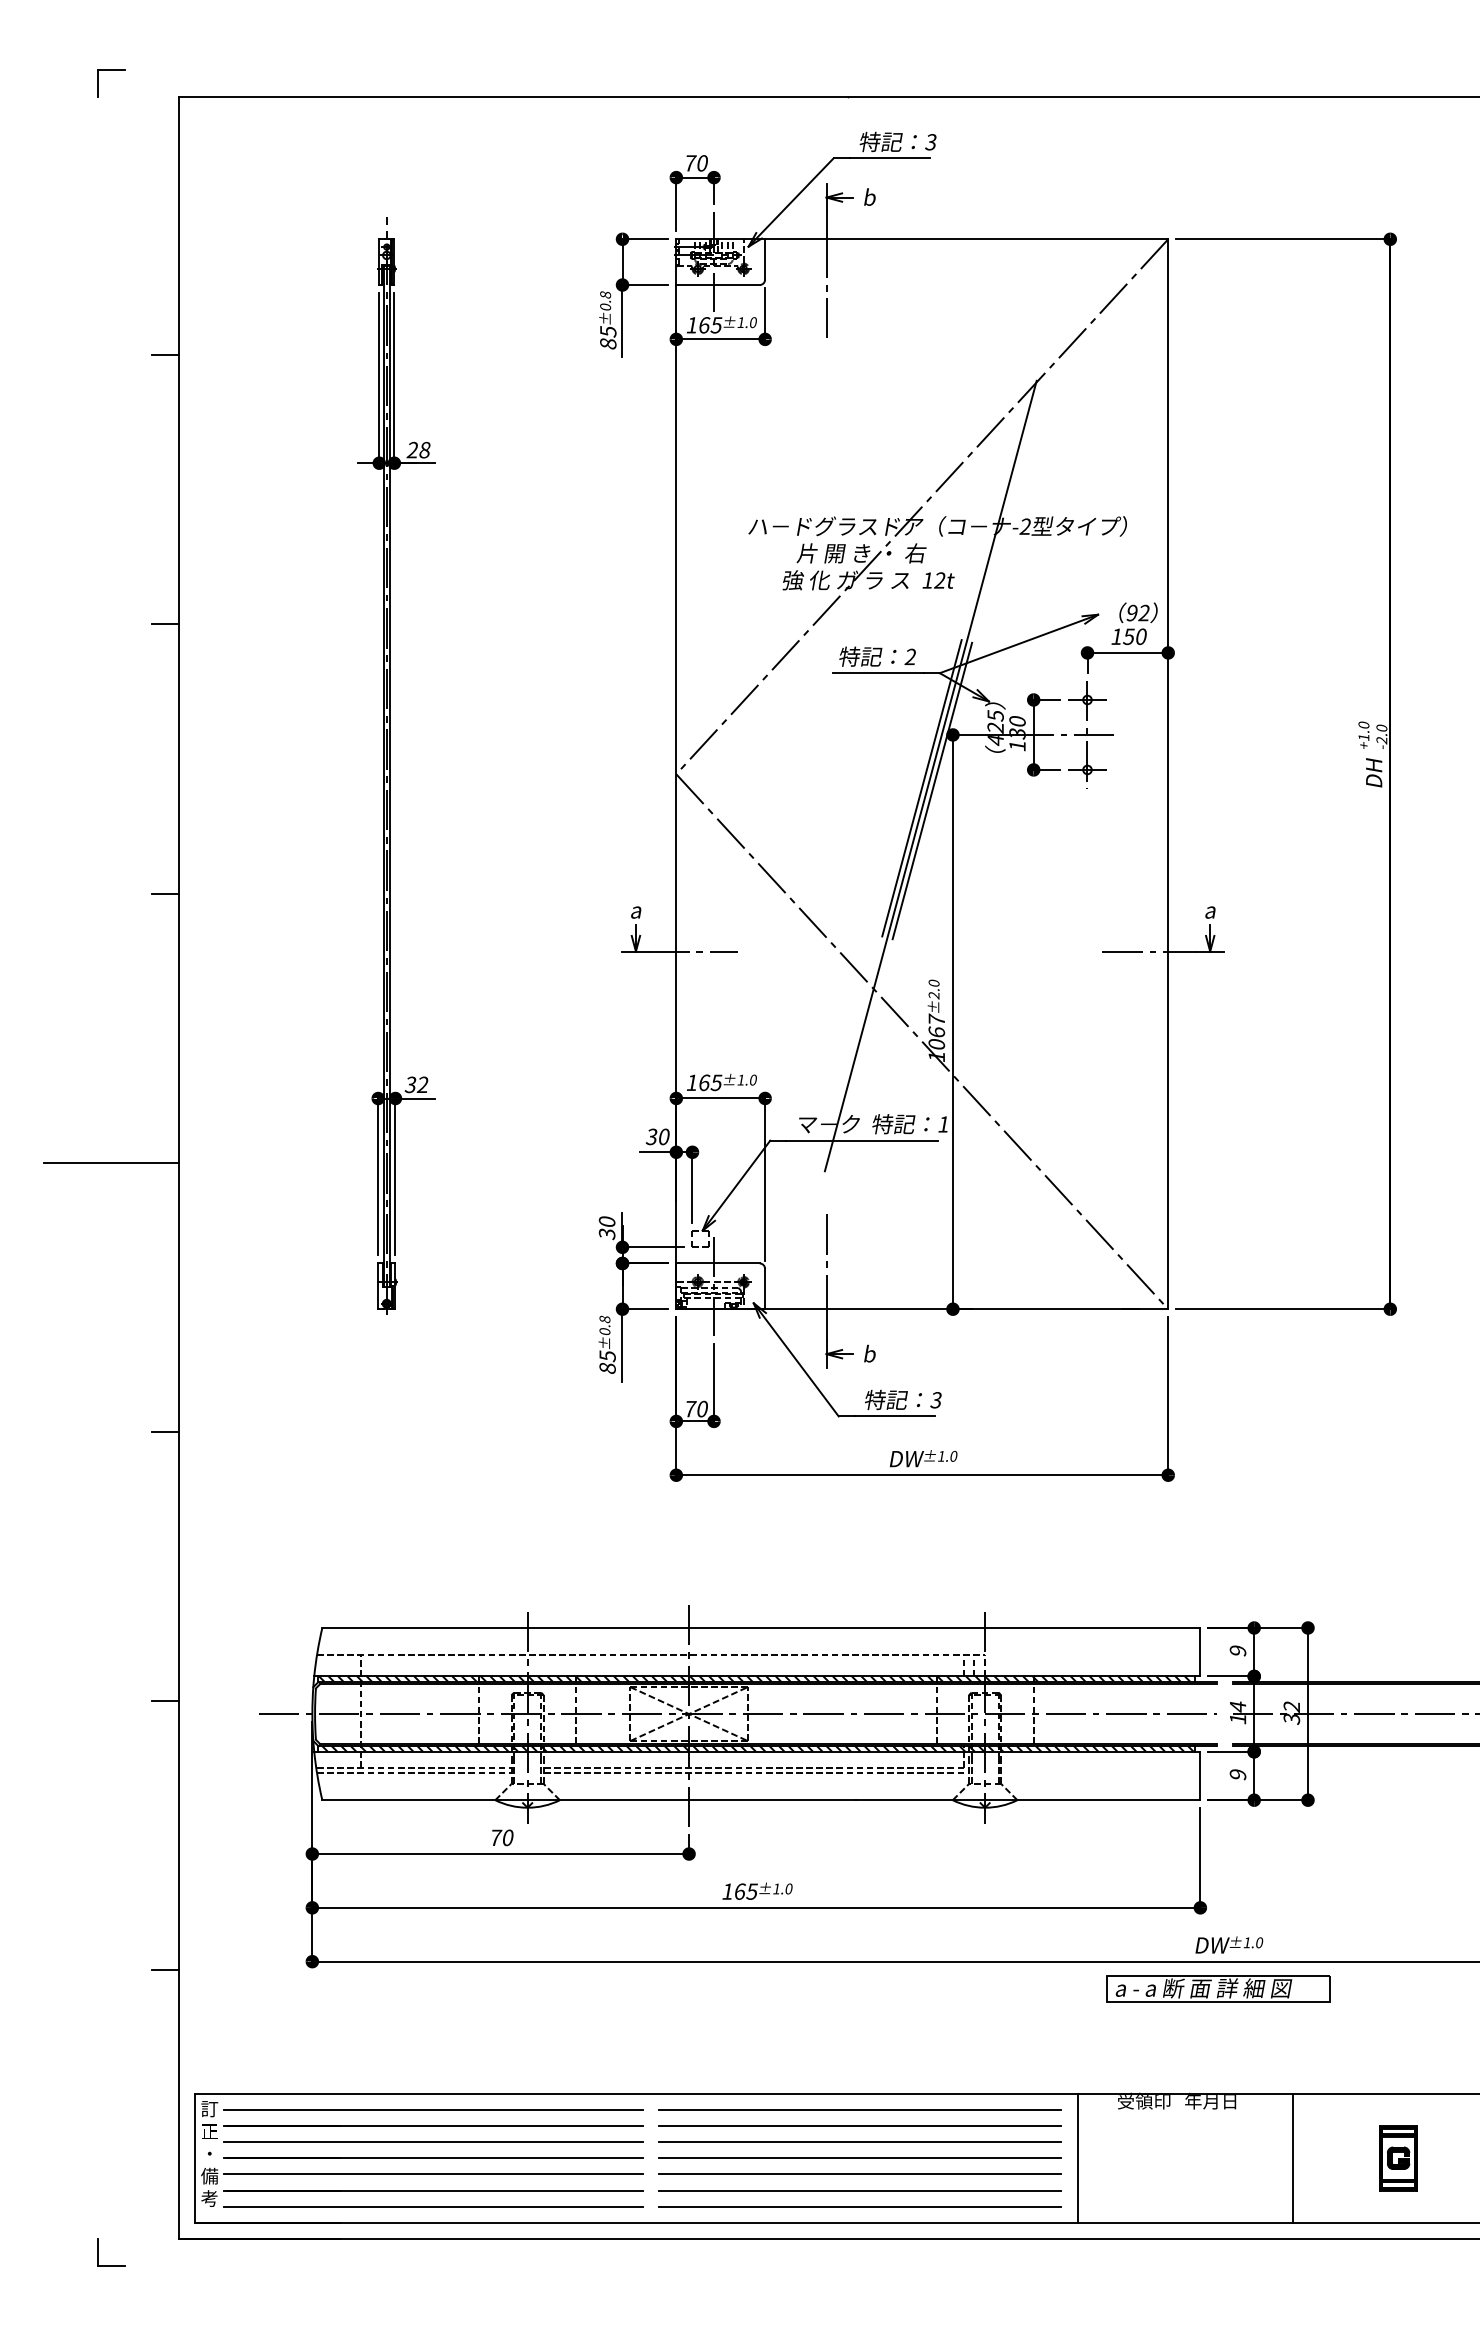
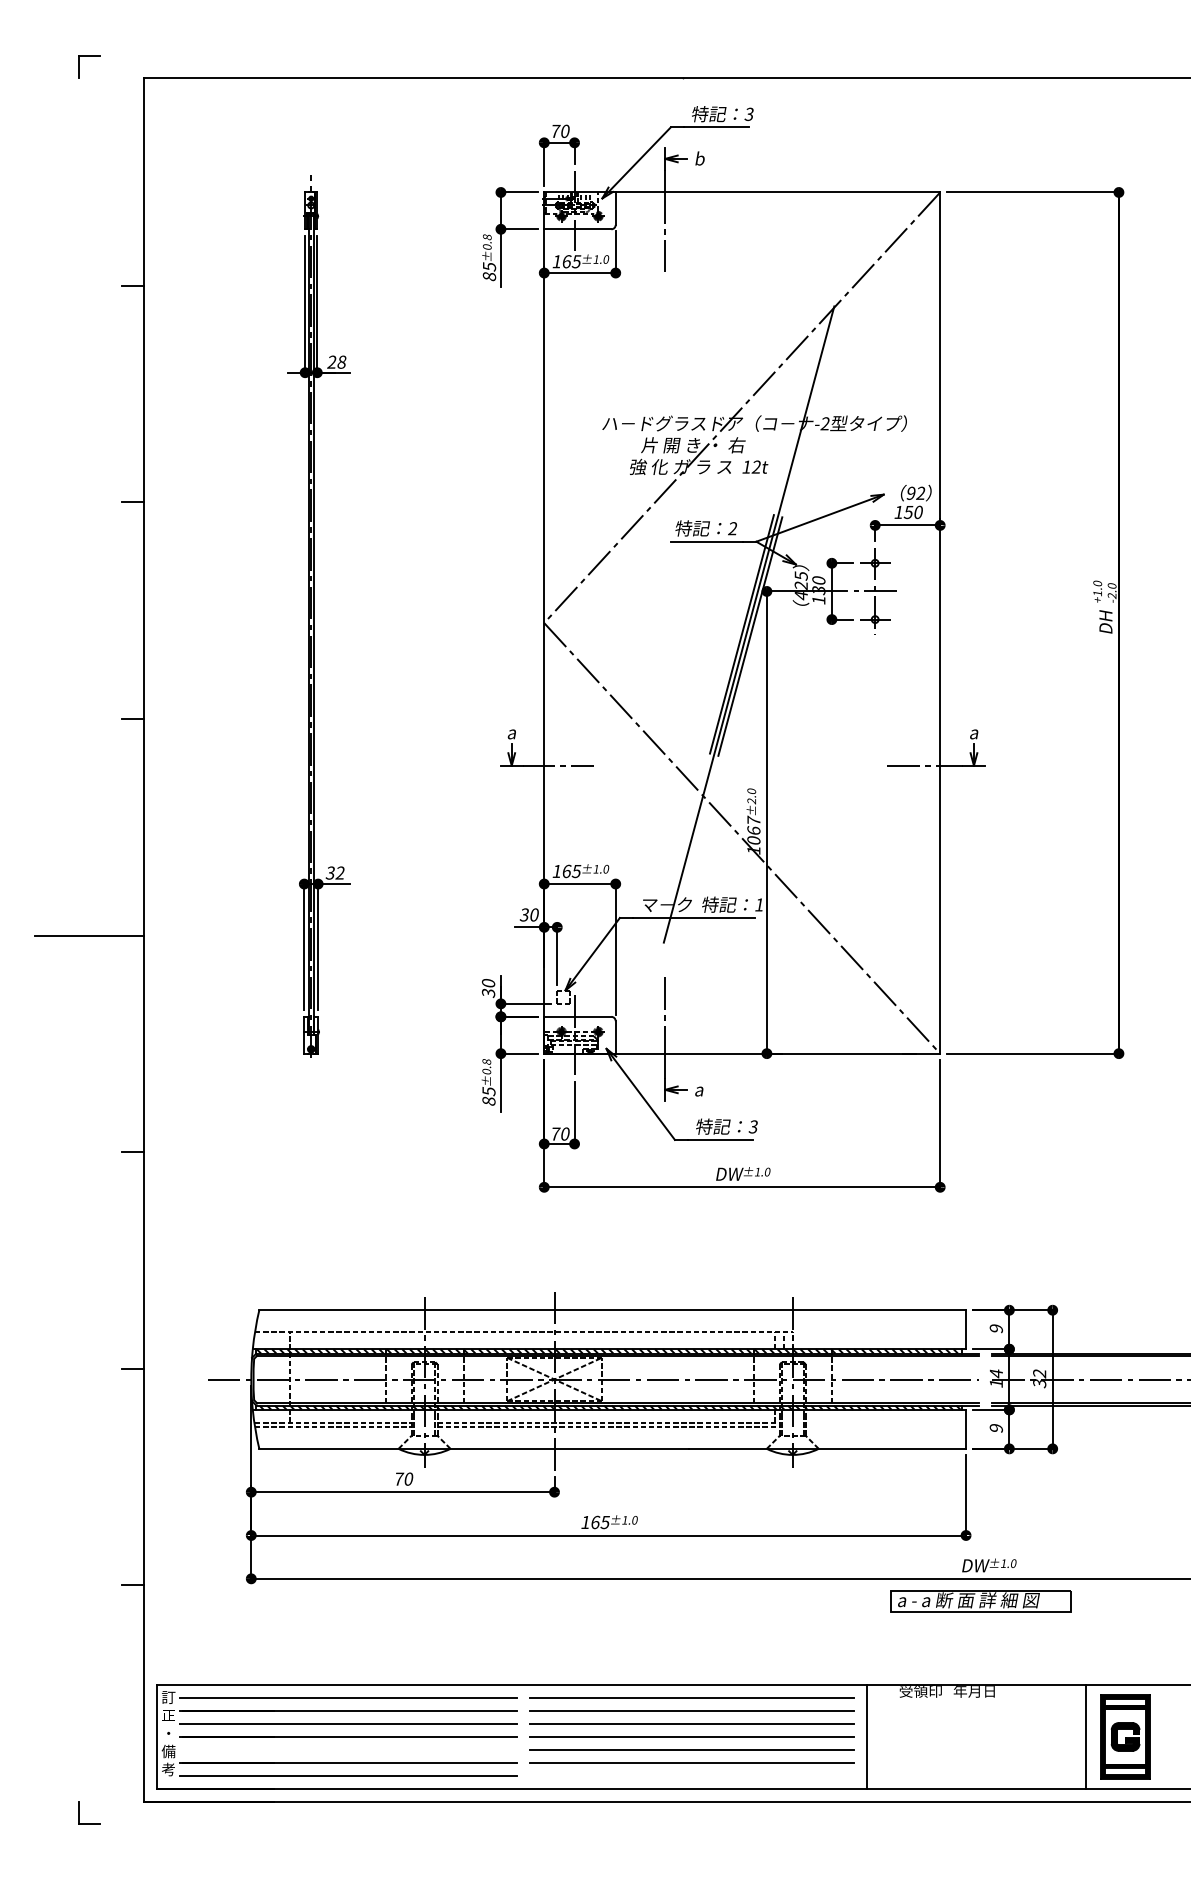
text: (869, 1353) -> (699, 1089), b -> a
line: (1292, 2157) -> (1085, 1736), moved
part: (1398, 2158) -> (1125, 1737), size x1.6
line: (432, 2174) -> (347, 1750), removed
line: (859, 2206) -> (691, 1775), removed

